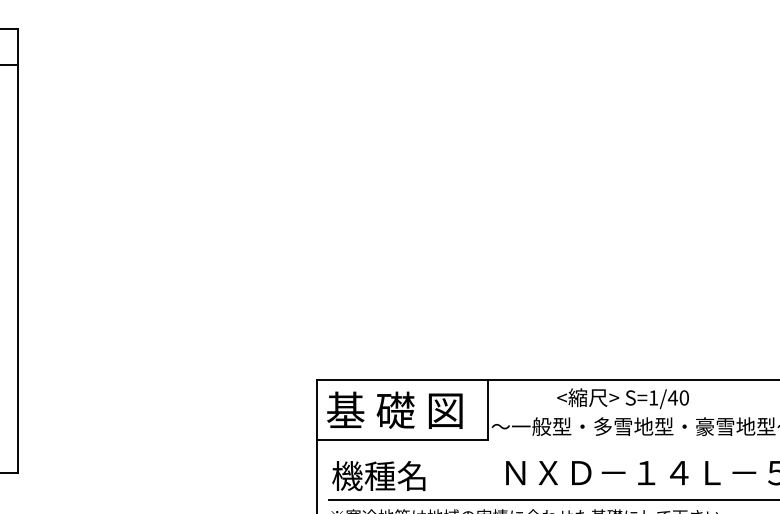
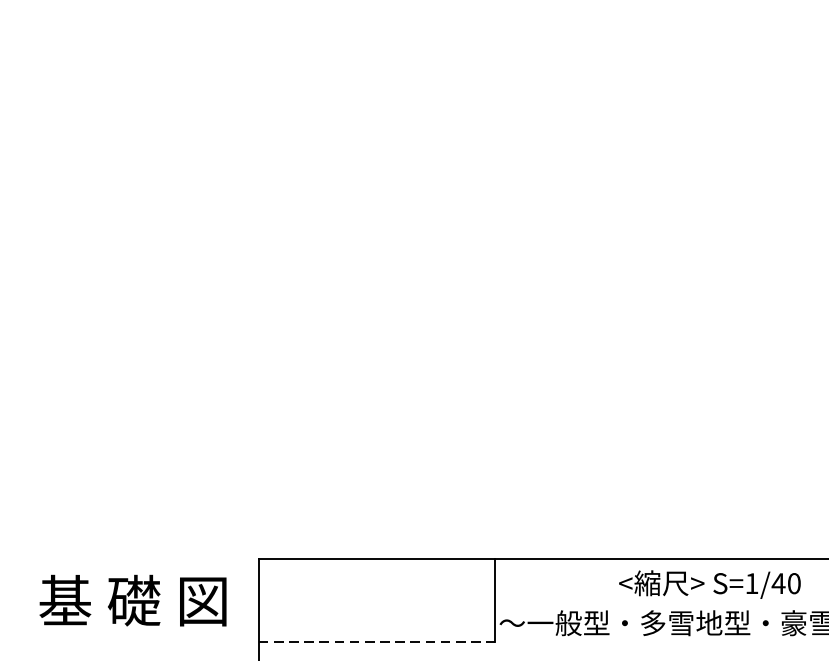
text: (622, 398) -> (709, 584), moved
text: (394, 409) -> (132, 599), moved
line: (402, 440) -> (376, 642), solid -> dashed

